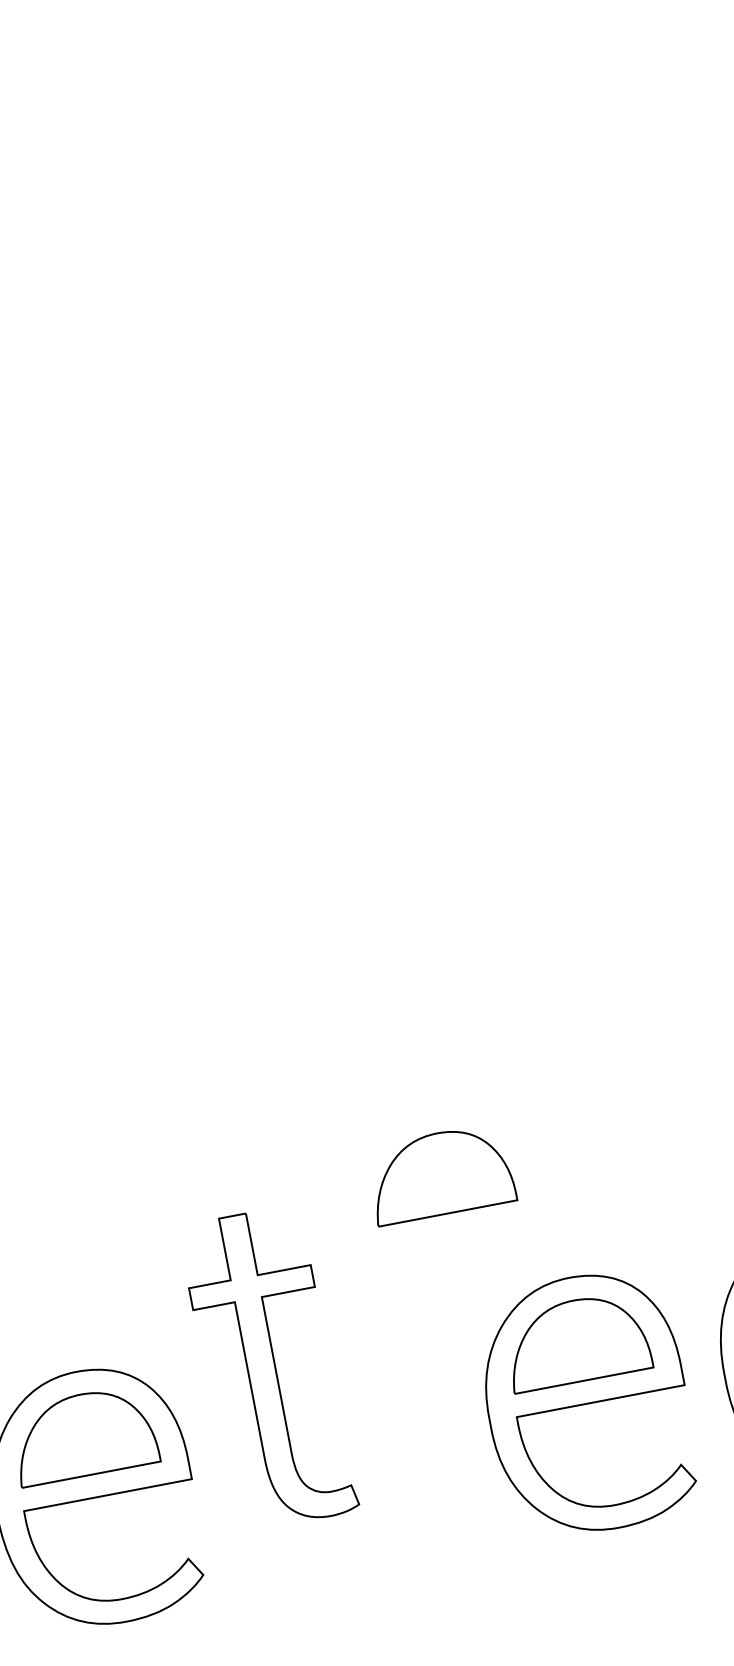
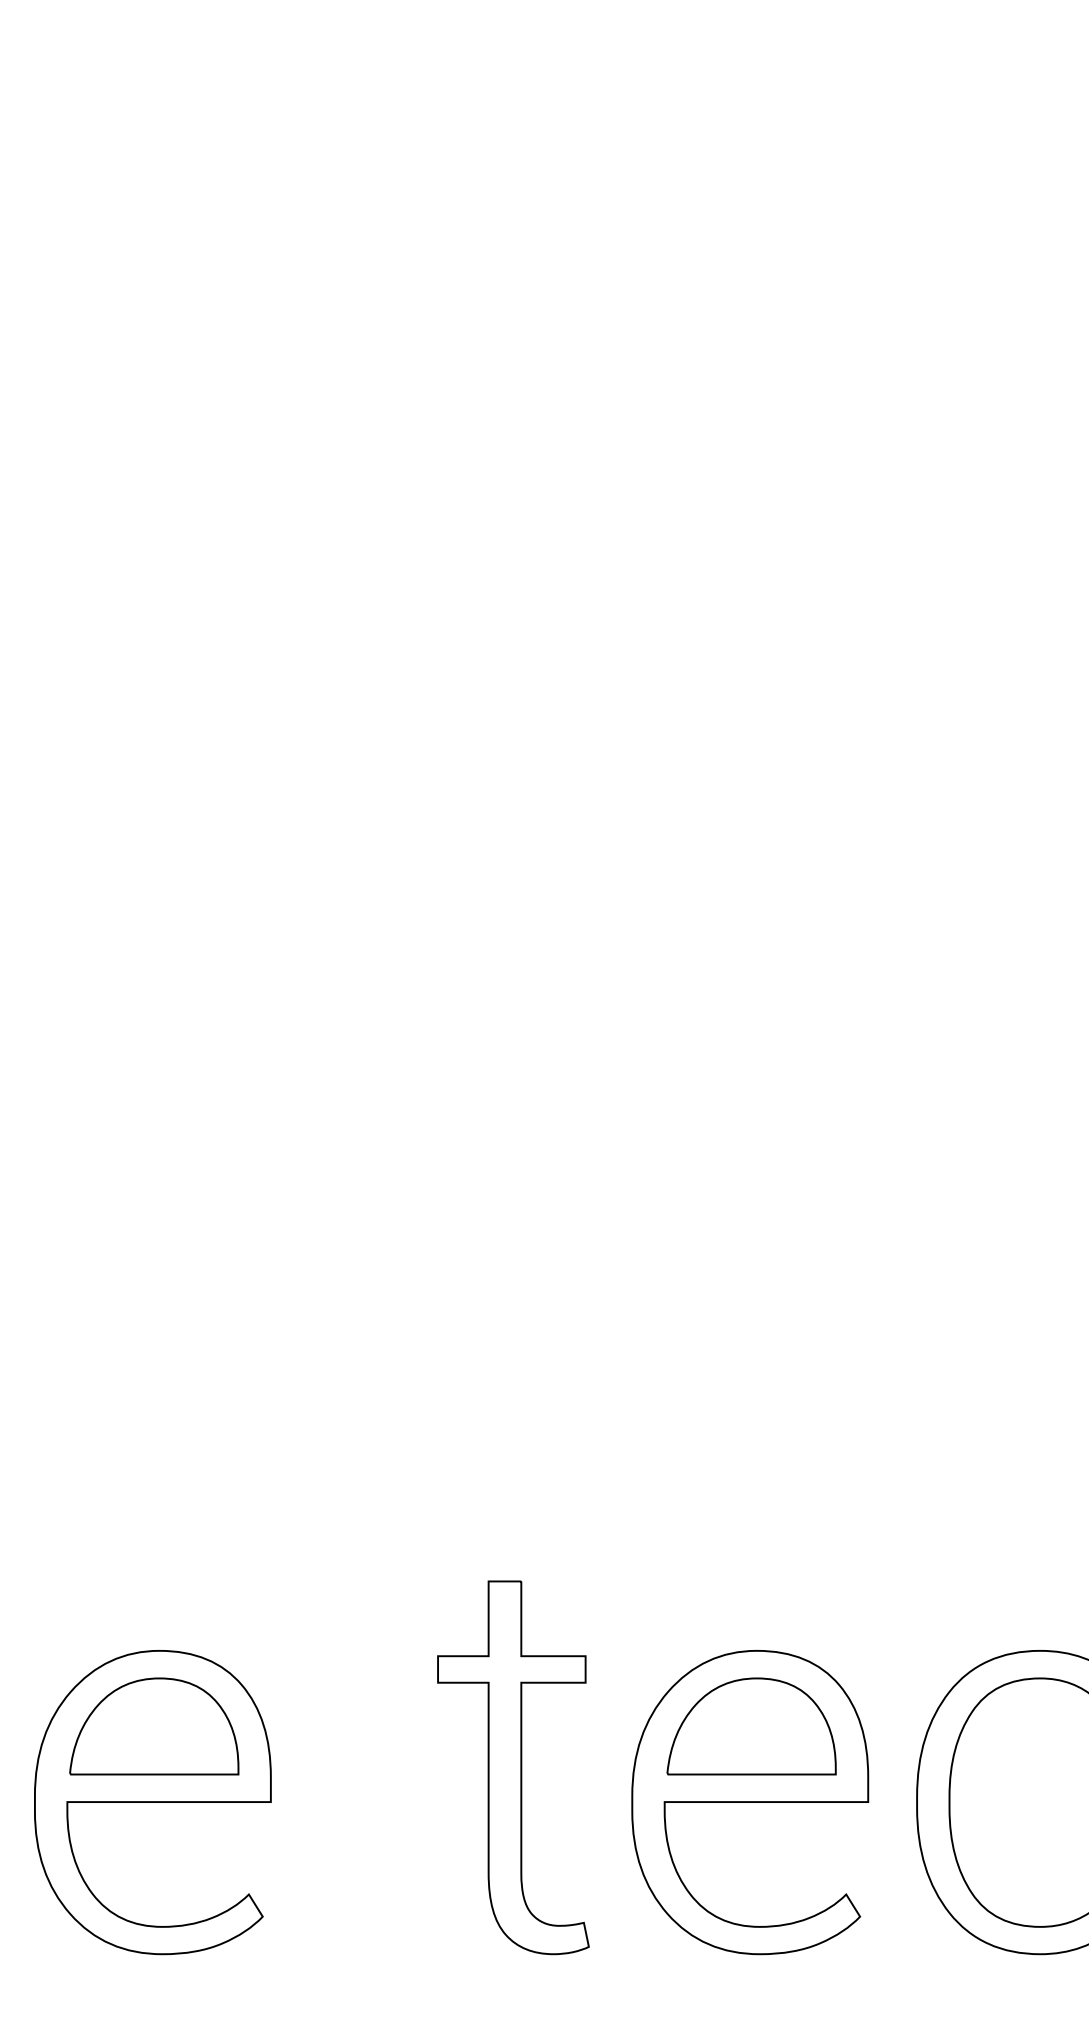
part: (440, 1173) -> (629, 1500), removed
part: (268, 1368) -> (513, 1767), moved

